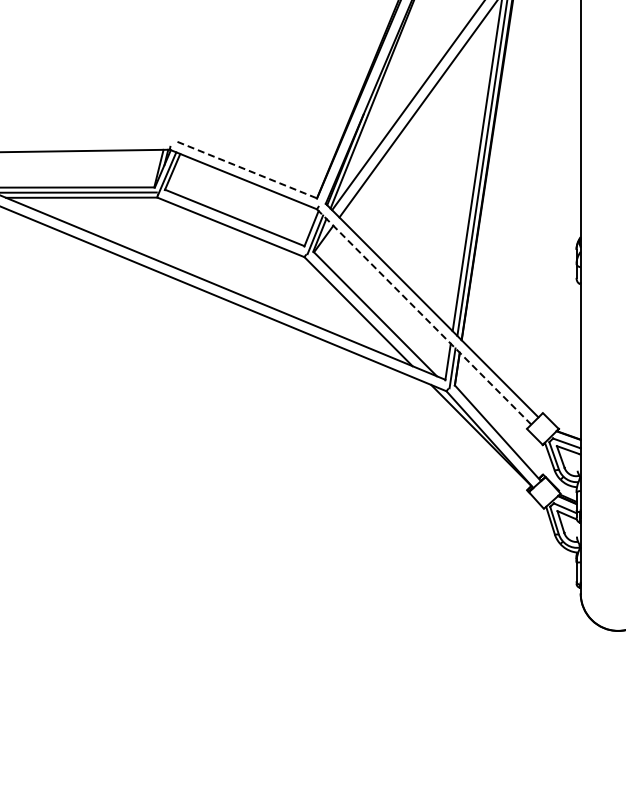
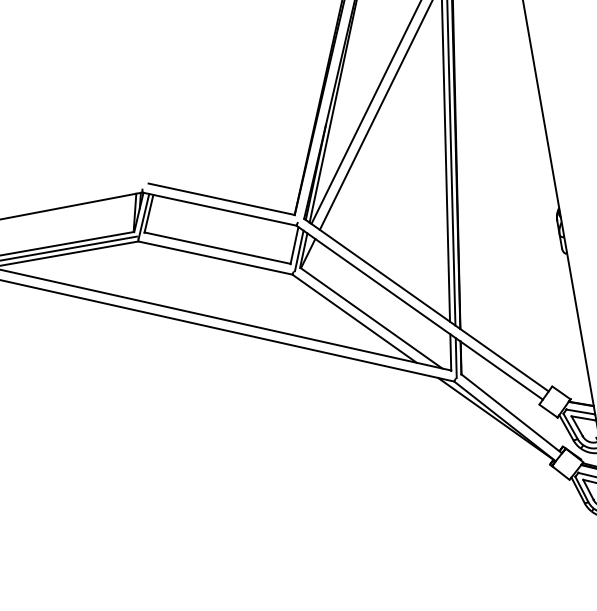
line: (247, 170) -> (221, 199), dashed -> solid
line: (424, 316) -> (419, 312), dashed -> solid

